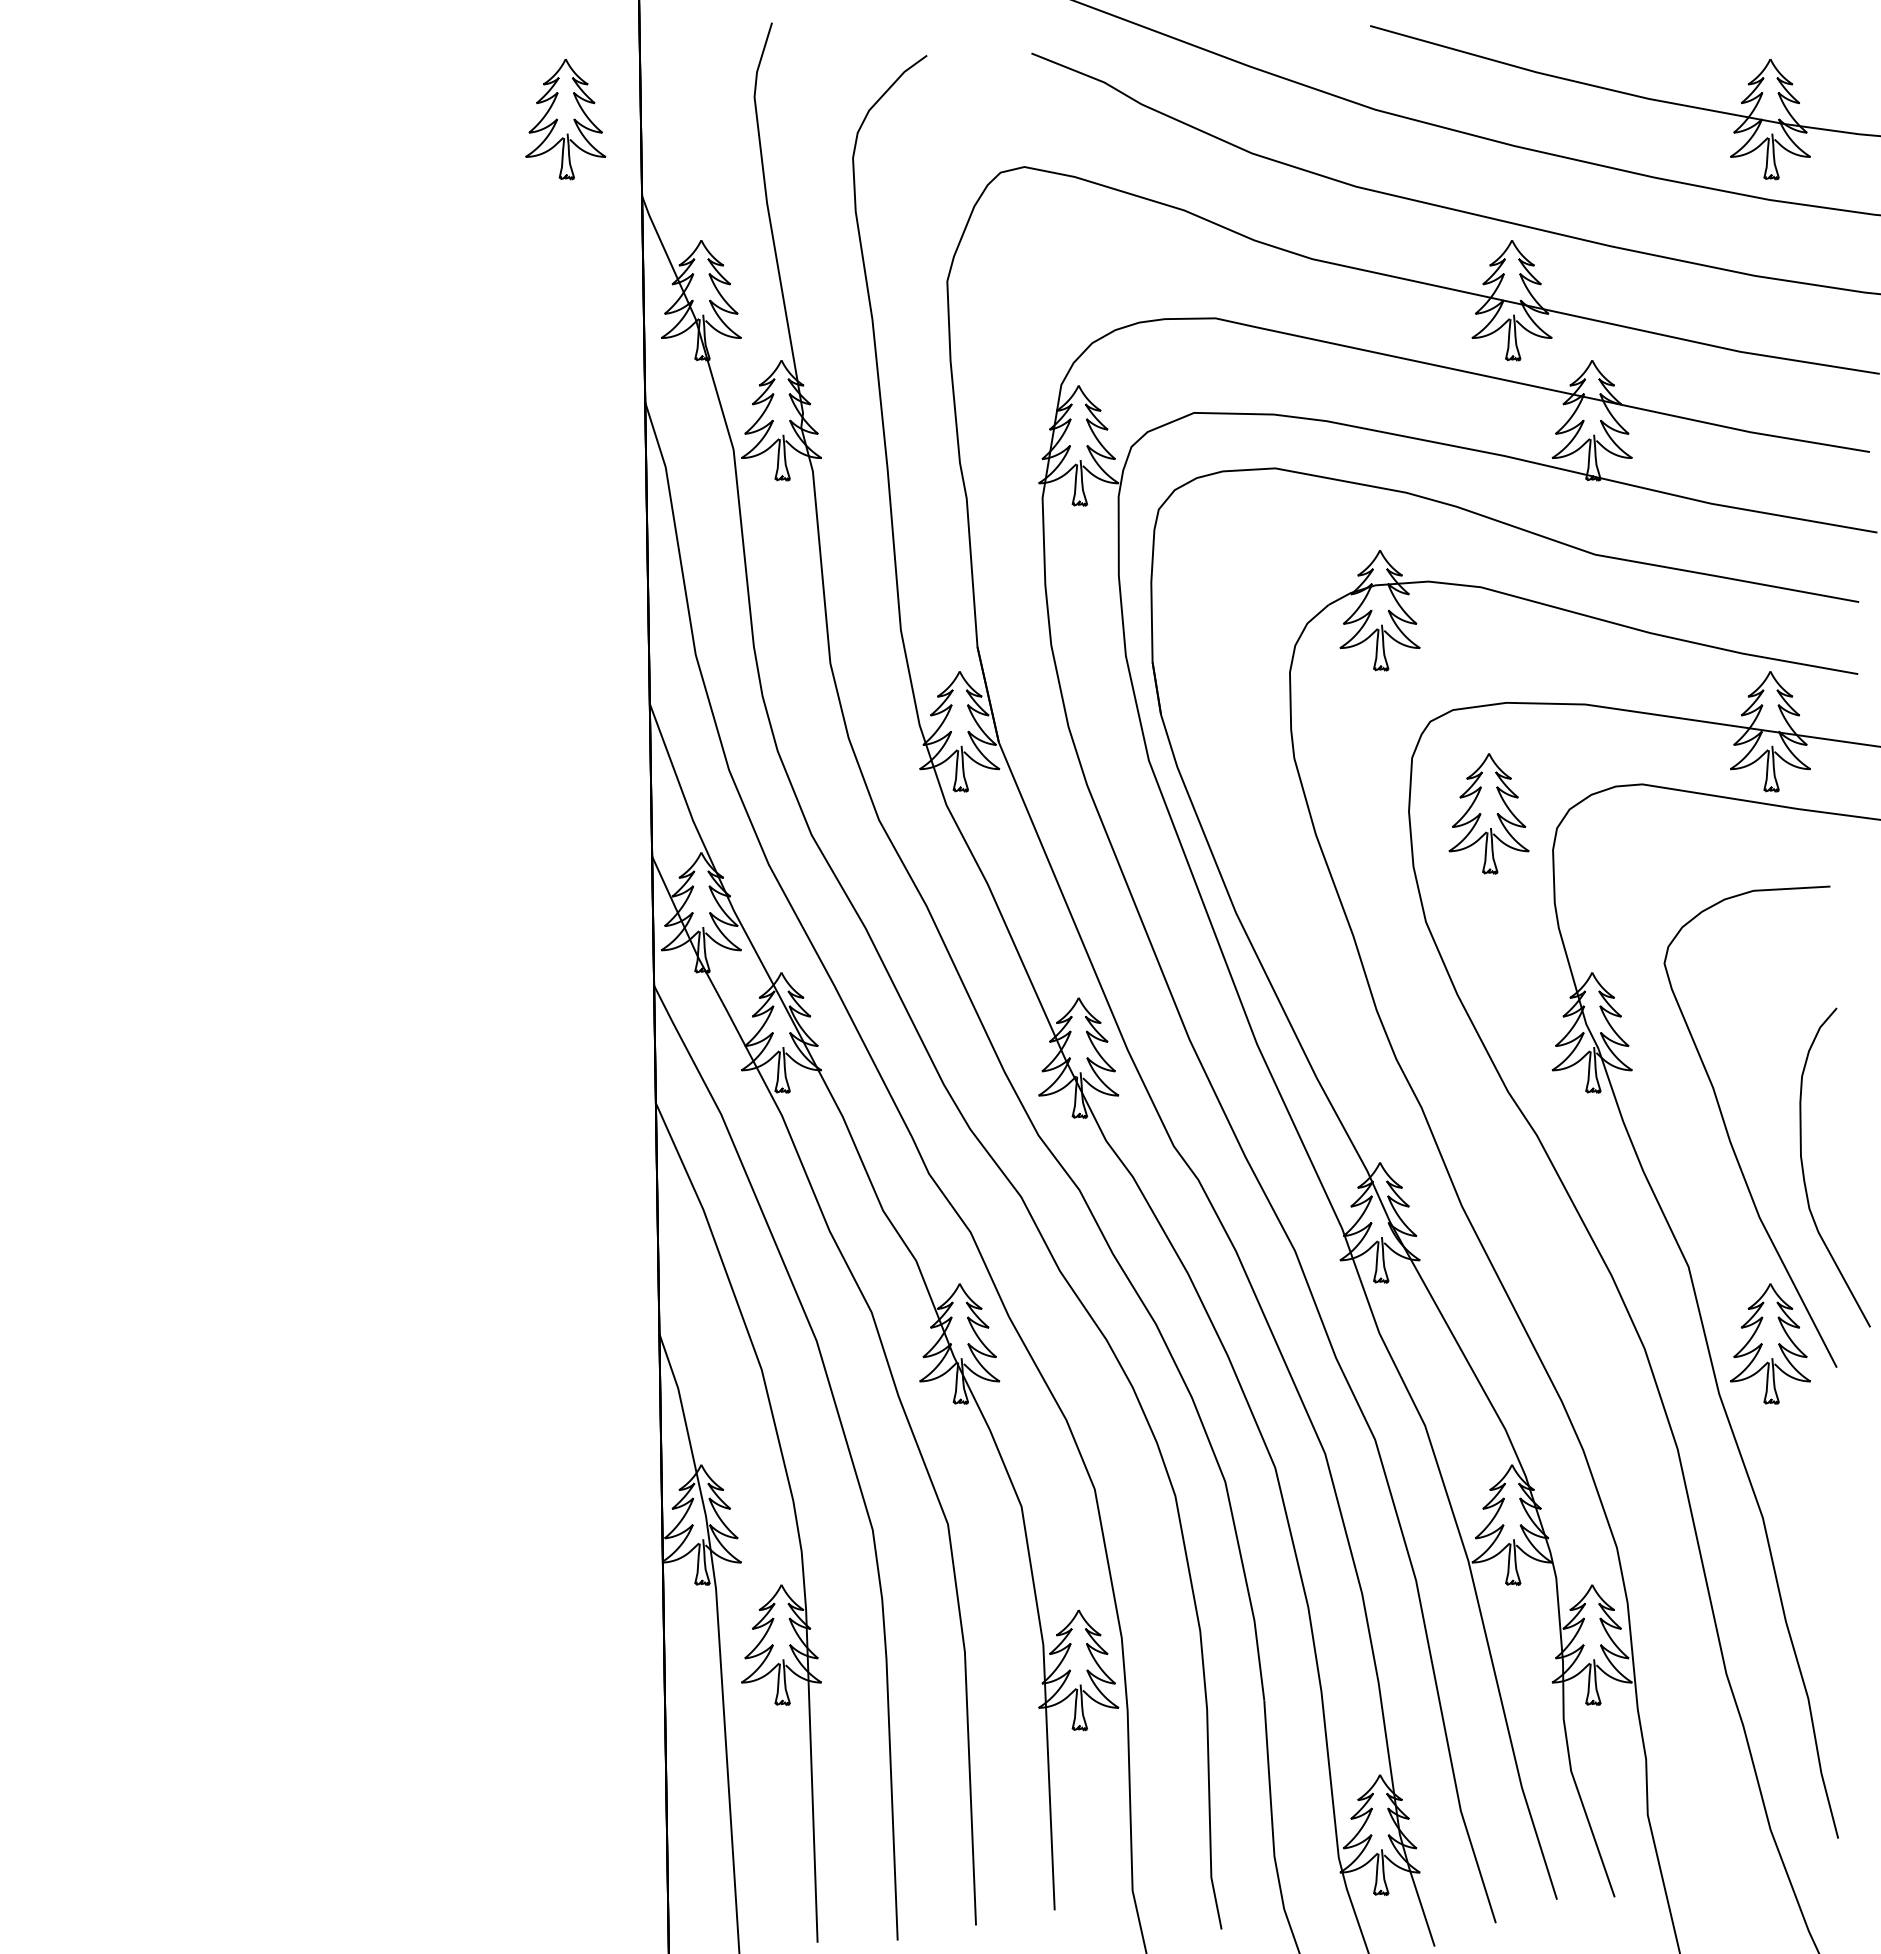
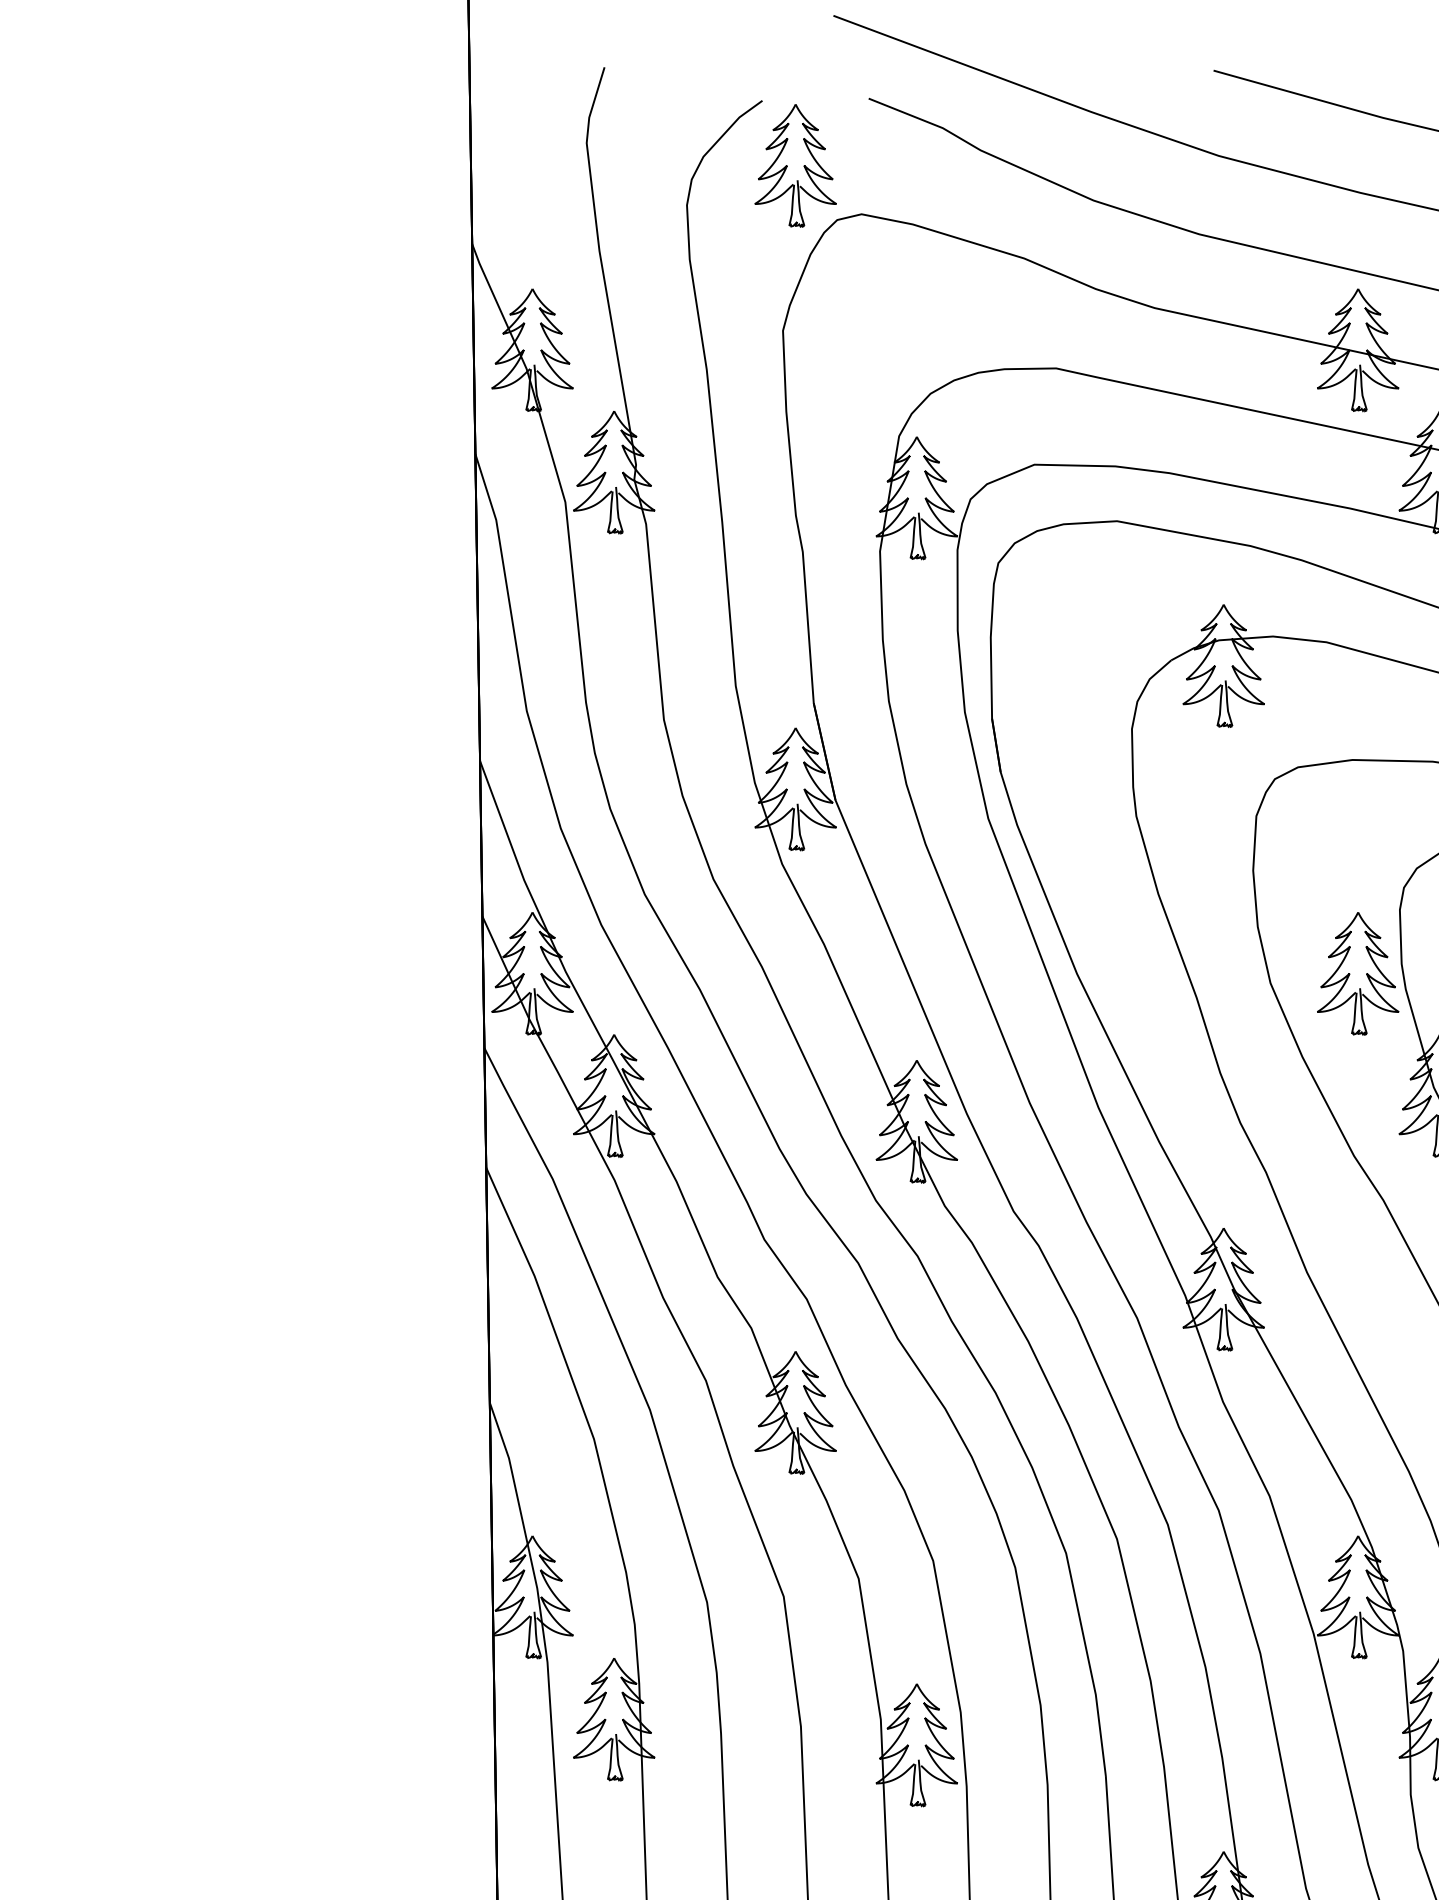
part: (565, 119) -> (795, 165), moved
part: (1488, 813) -> (1357, 973), moved

